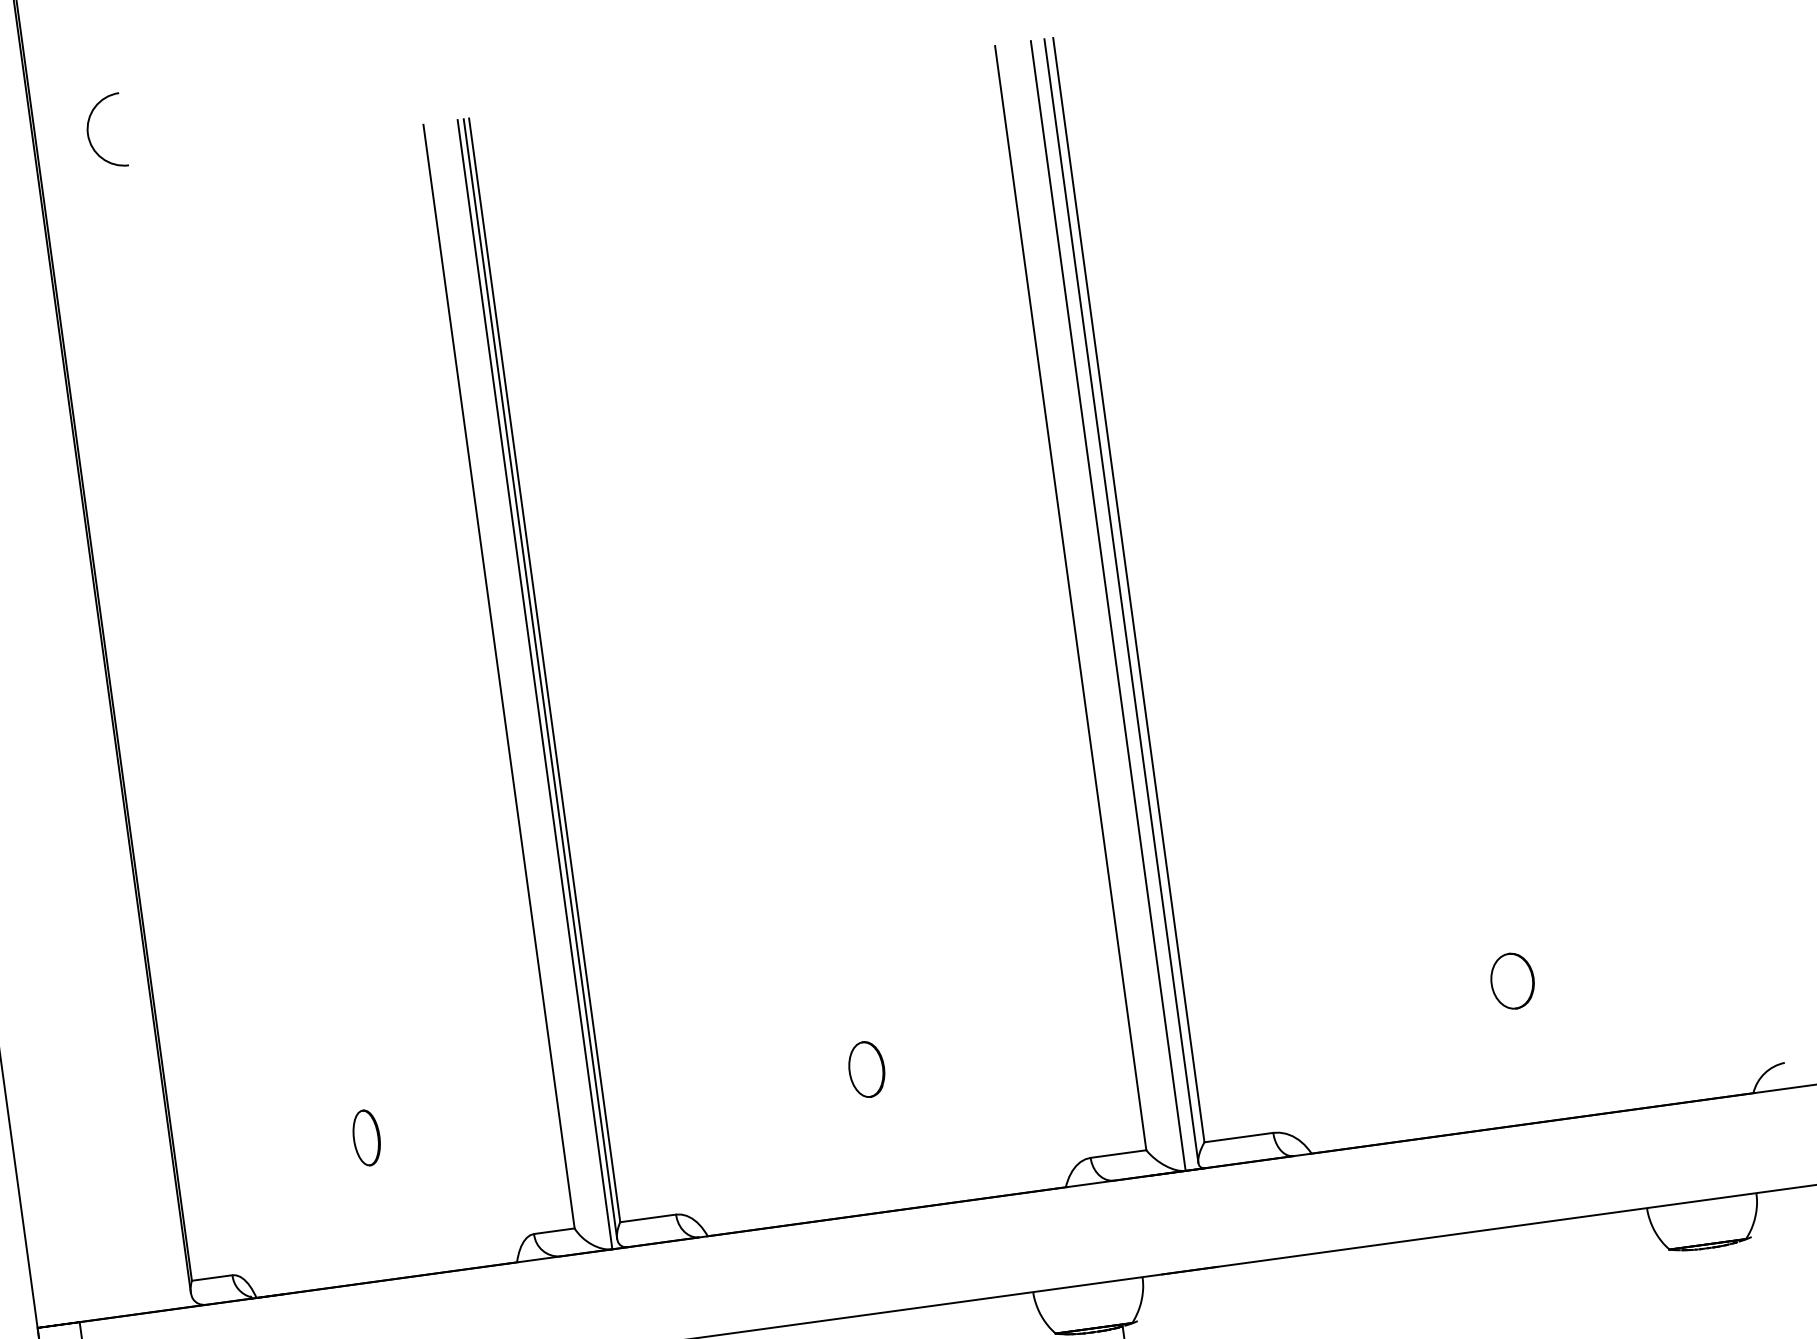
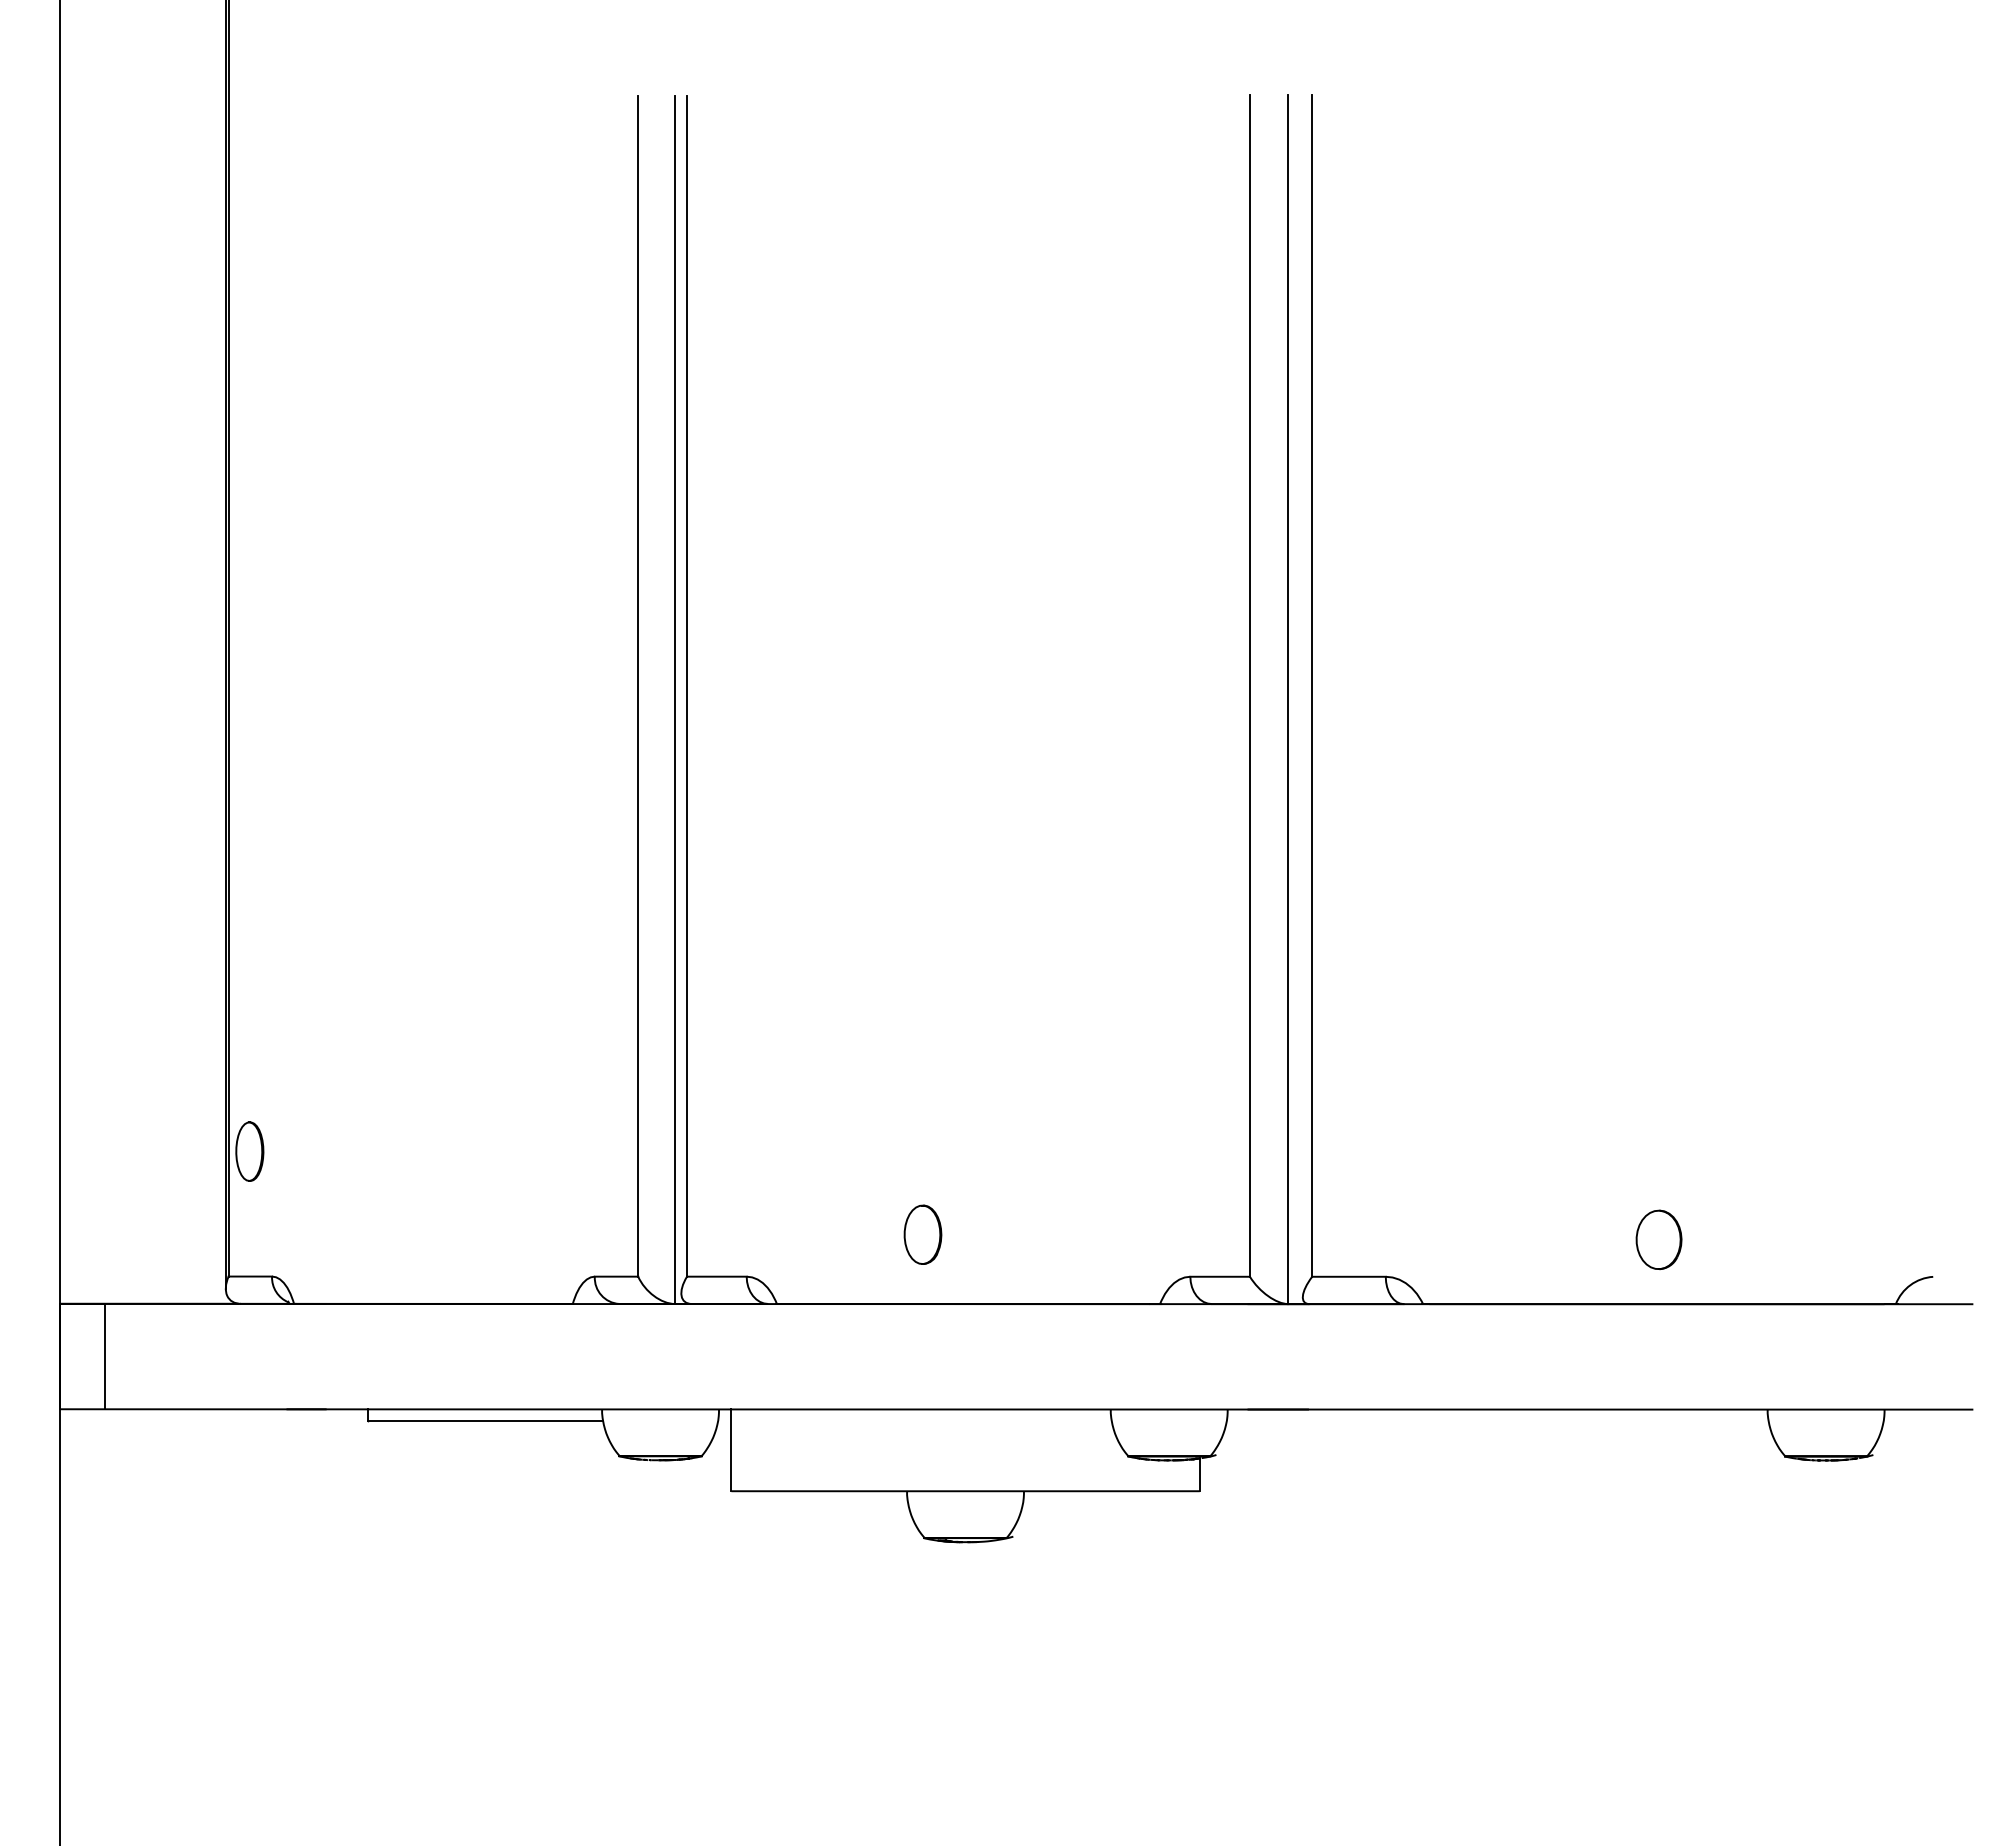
arc: (88, 133) -> (285, 56), removed
line: (1121, 601) -> (1302, 696), removed
line: (540, 678) -> (681, 694), removed
part: (1512, 980) -> (1658, 1239), moved
part: (866, 1069) -> (922, 1234), moved
part: (366, 1137) -> (249, 1151), moved

